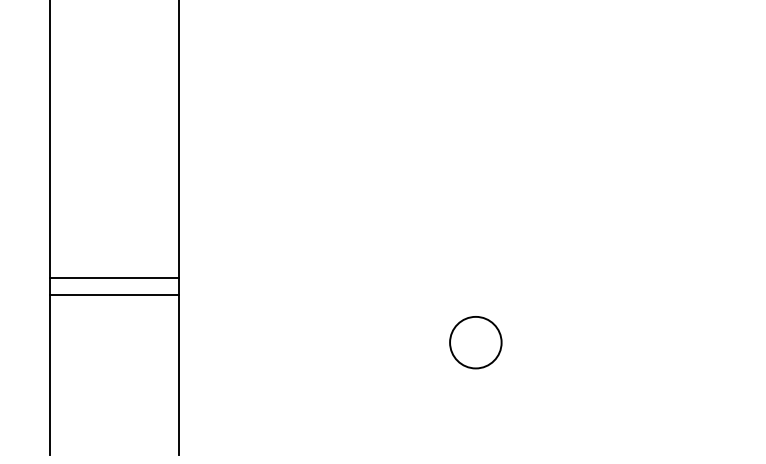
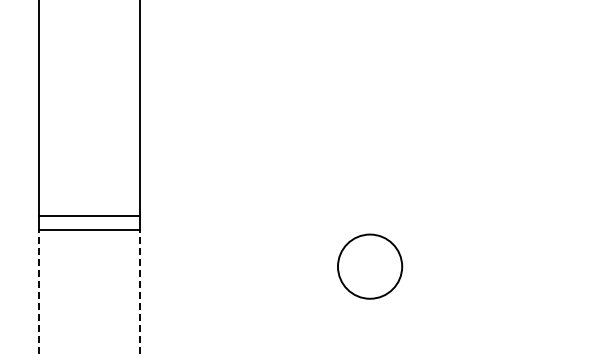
circle: (476, 342) -> (370, 266), size x1.6
line: (50, 374) -> (39, 291), solid -> dashed
line: (179, 374) -> (139, 291), solid -> dashed

